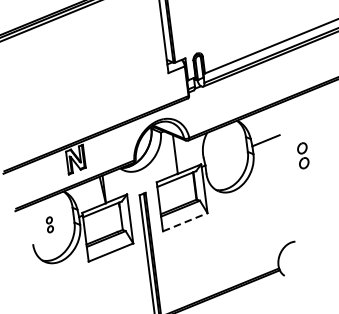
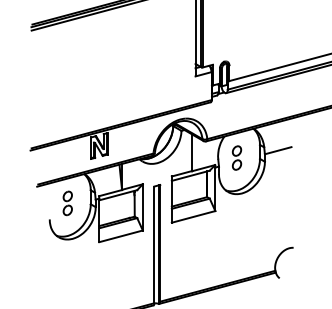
part: (303, 155) -> (237, 157), moved
line: (185, 221) -> (193, 216), dashed -> solid
part: (49, 224) -> (67, 203), size x1.67

